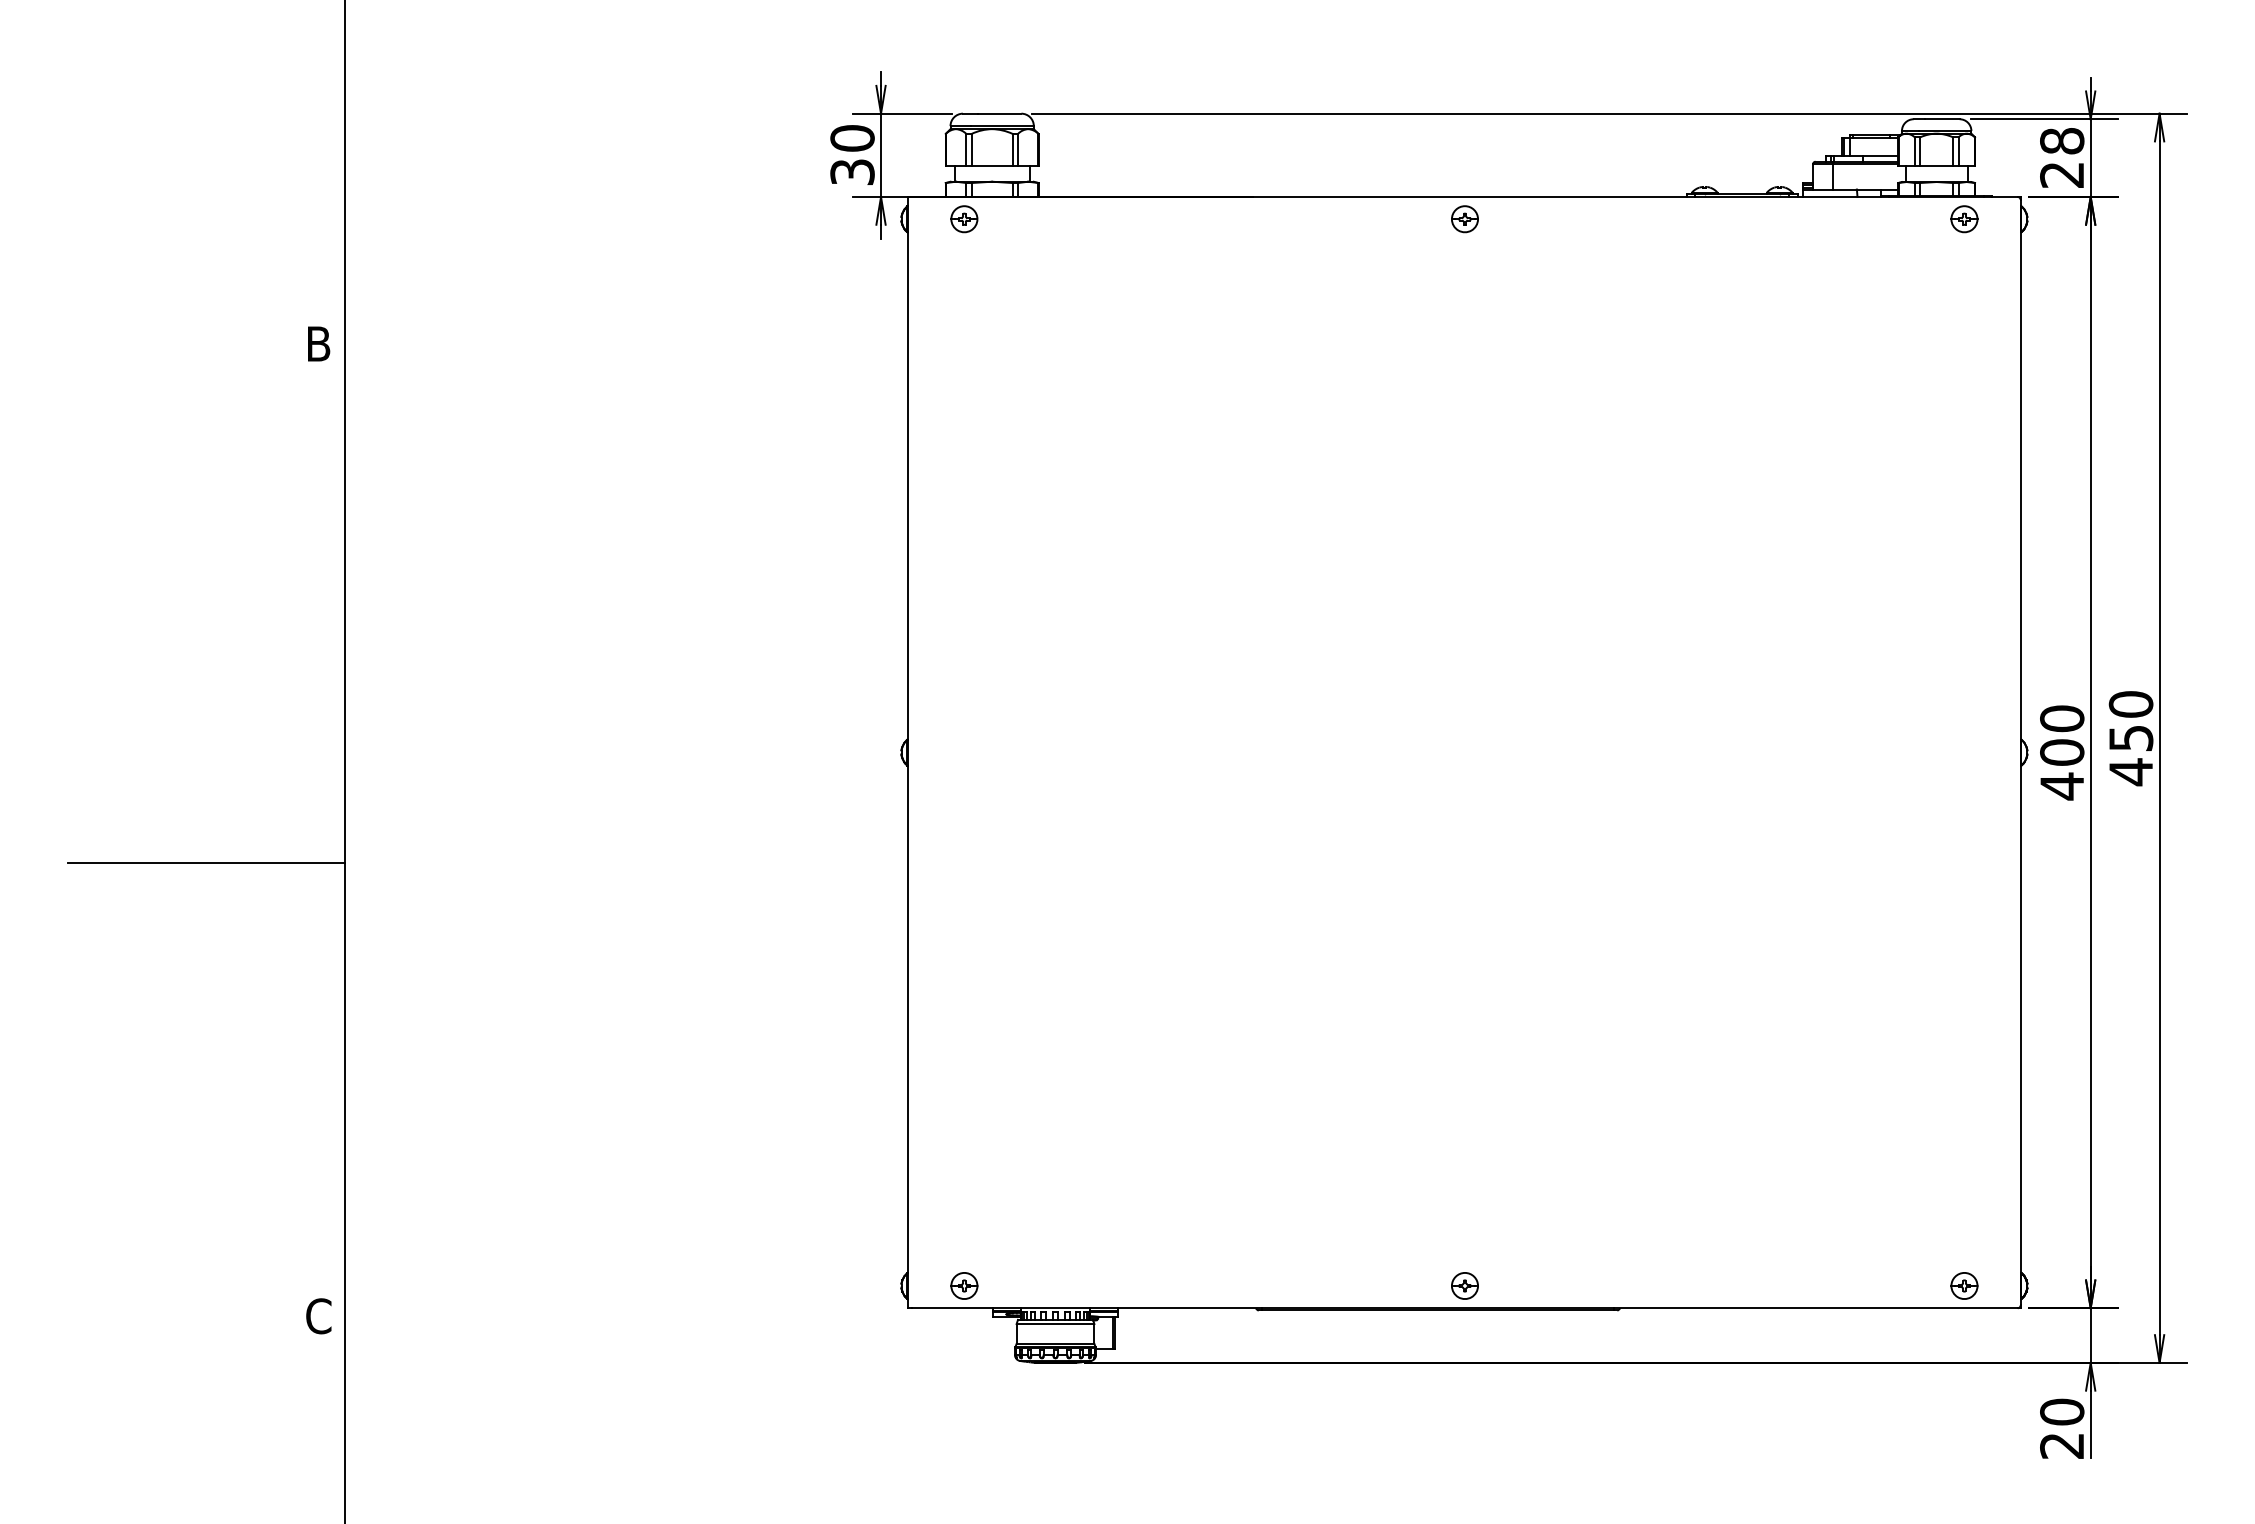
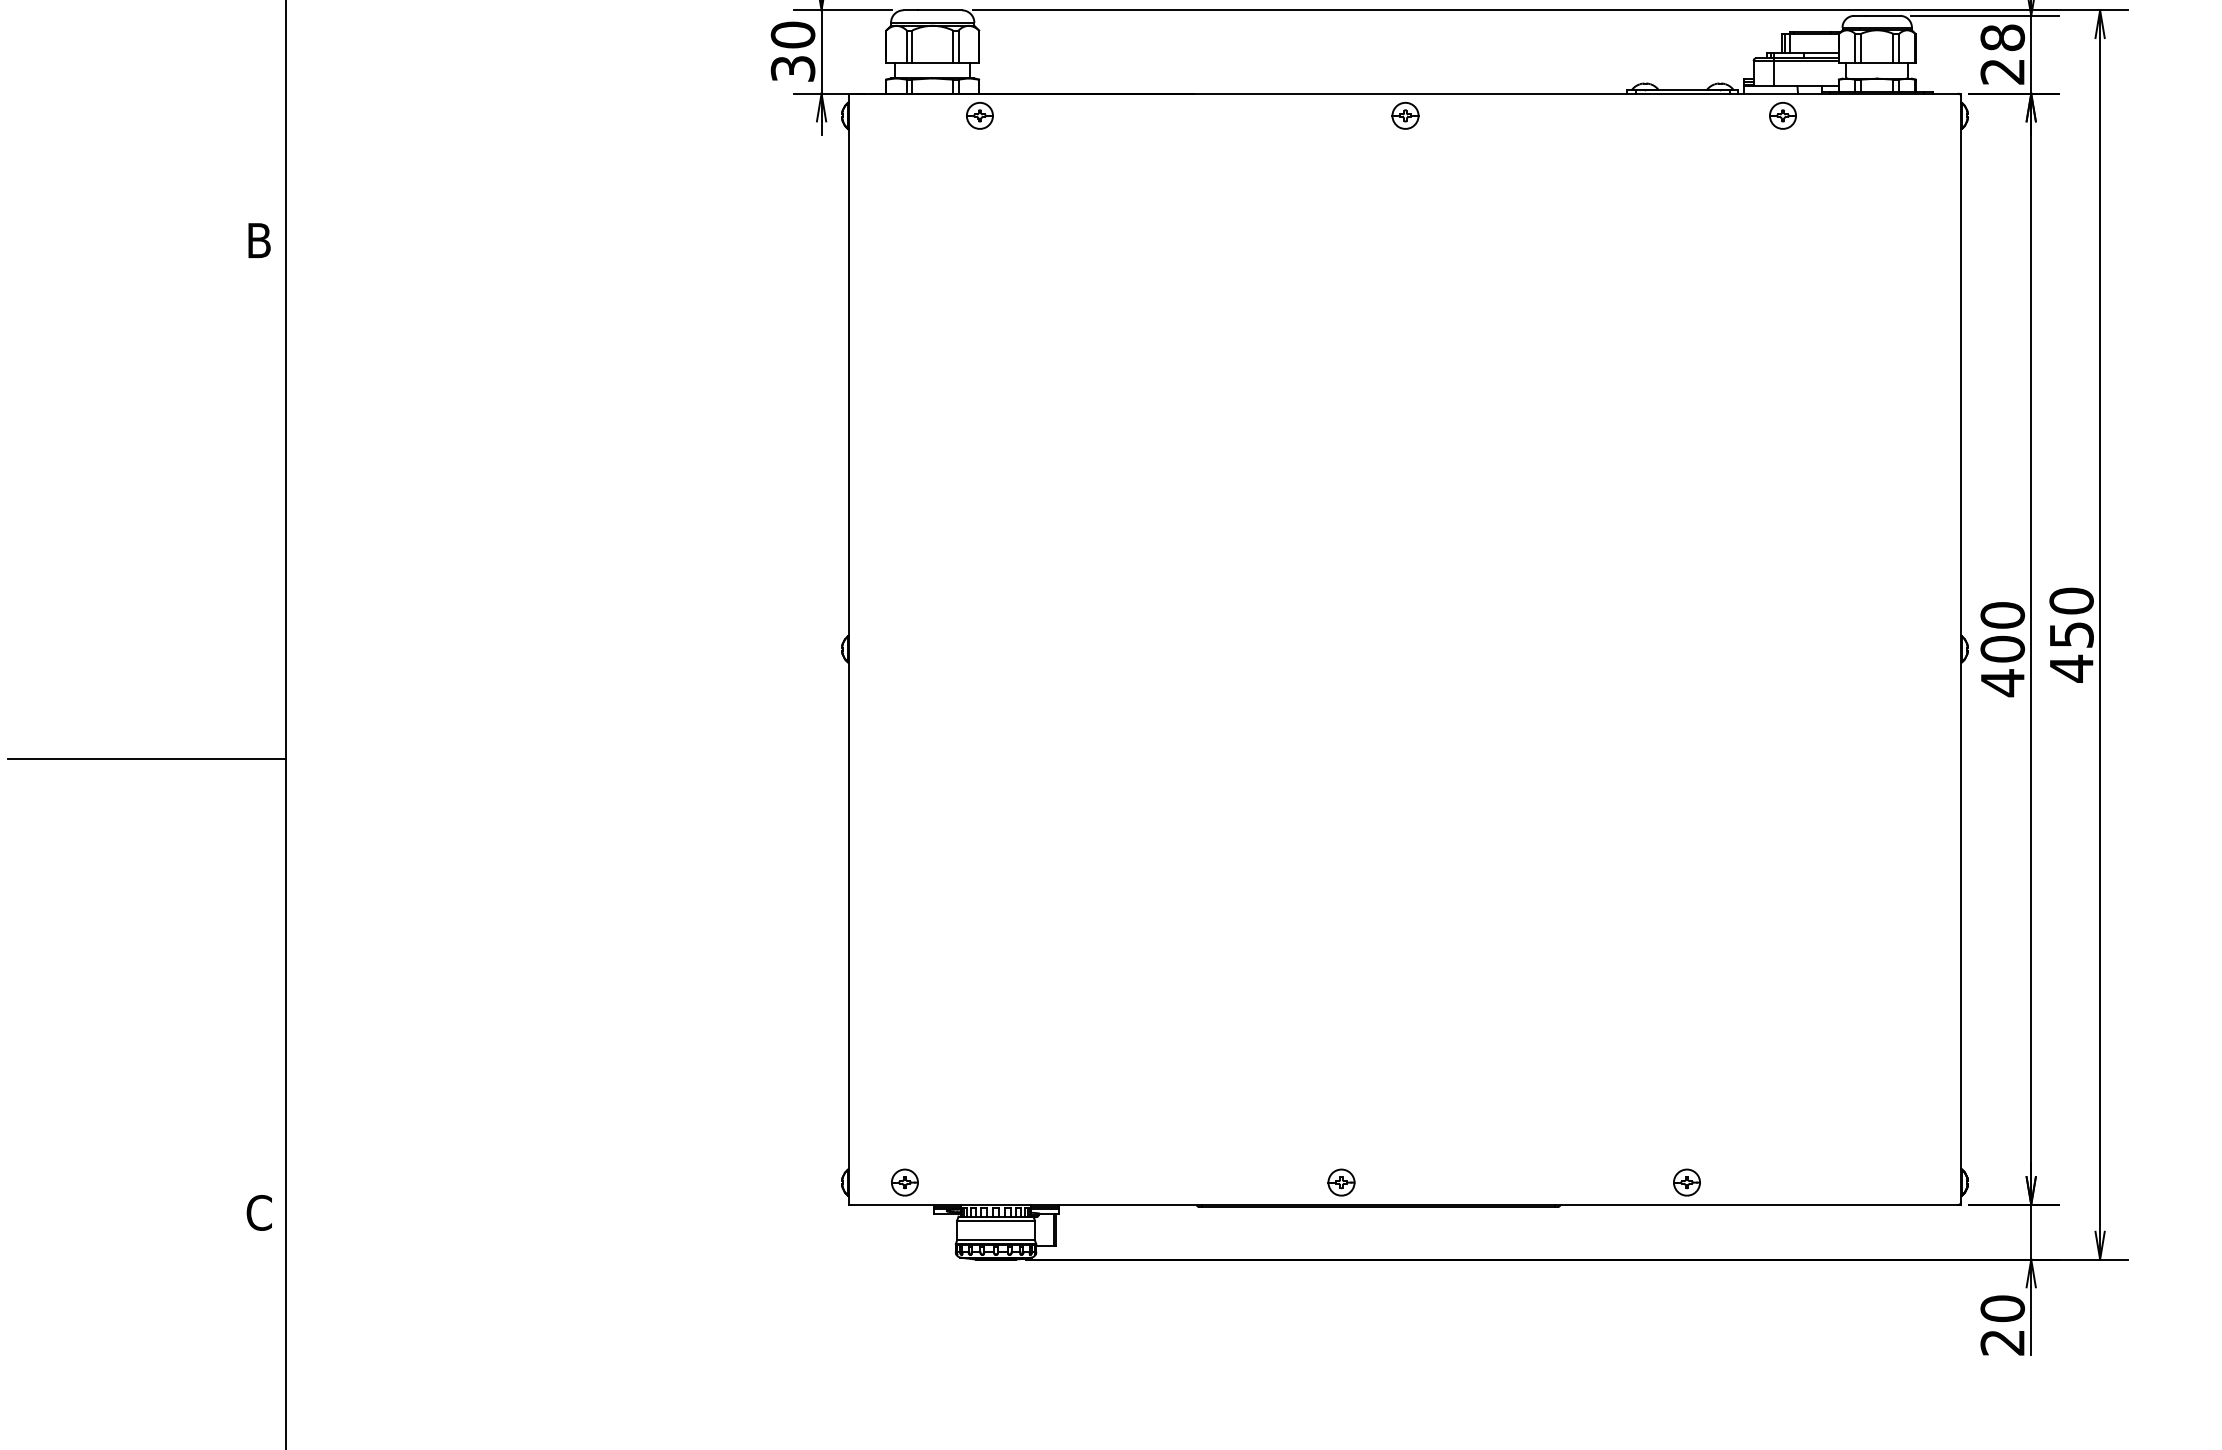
part: (964, 219) -> (980, 116), moved
part: (1964, 219) -> (1783, 116), moved
part: (1464, 1285) -> (1341, 1182), moved
part: (1964, 1285) -> (1687, 1182), moved

